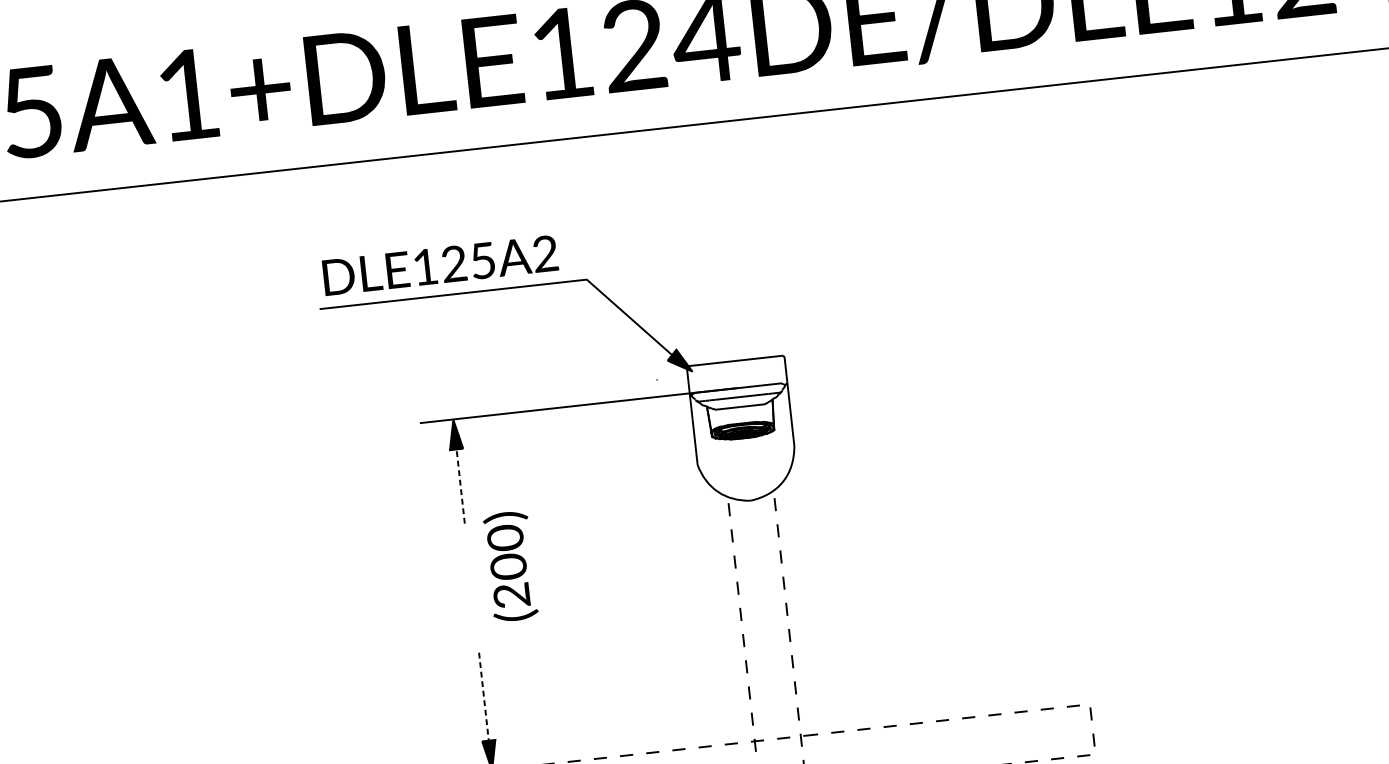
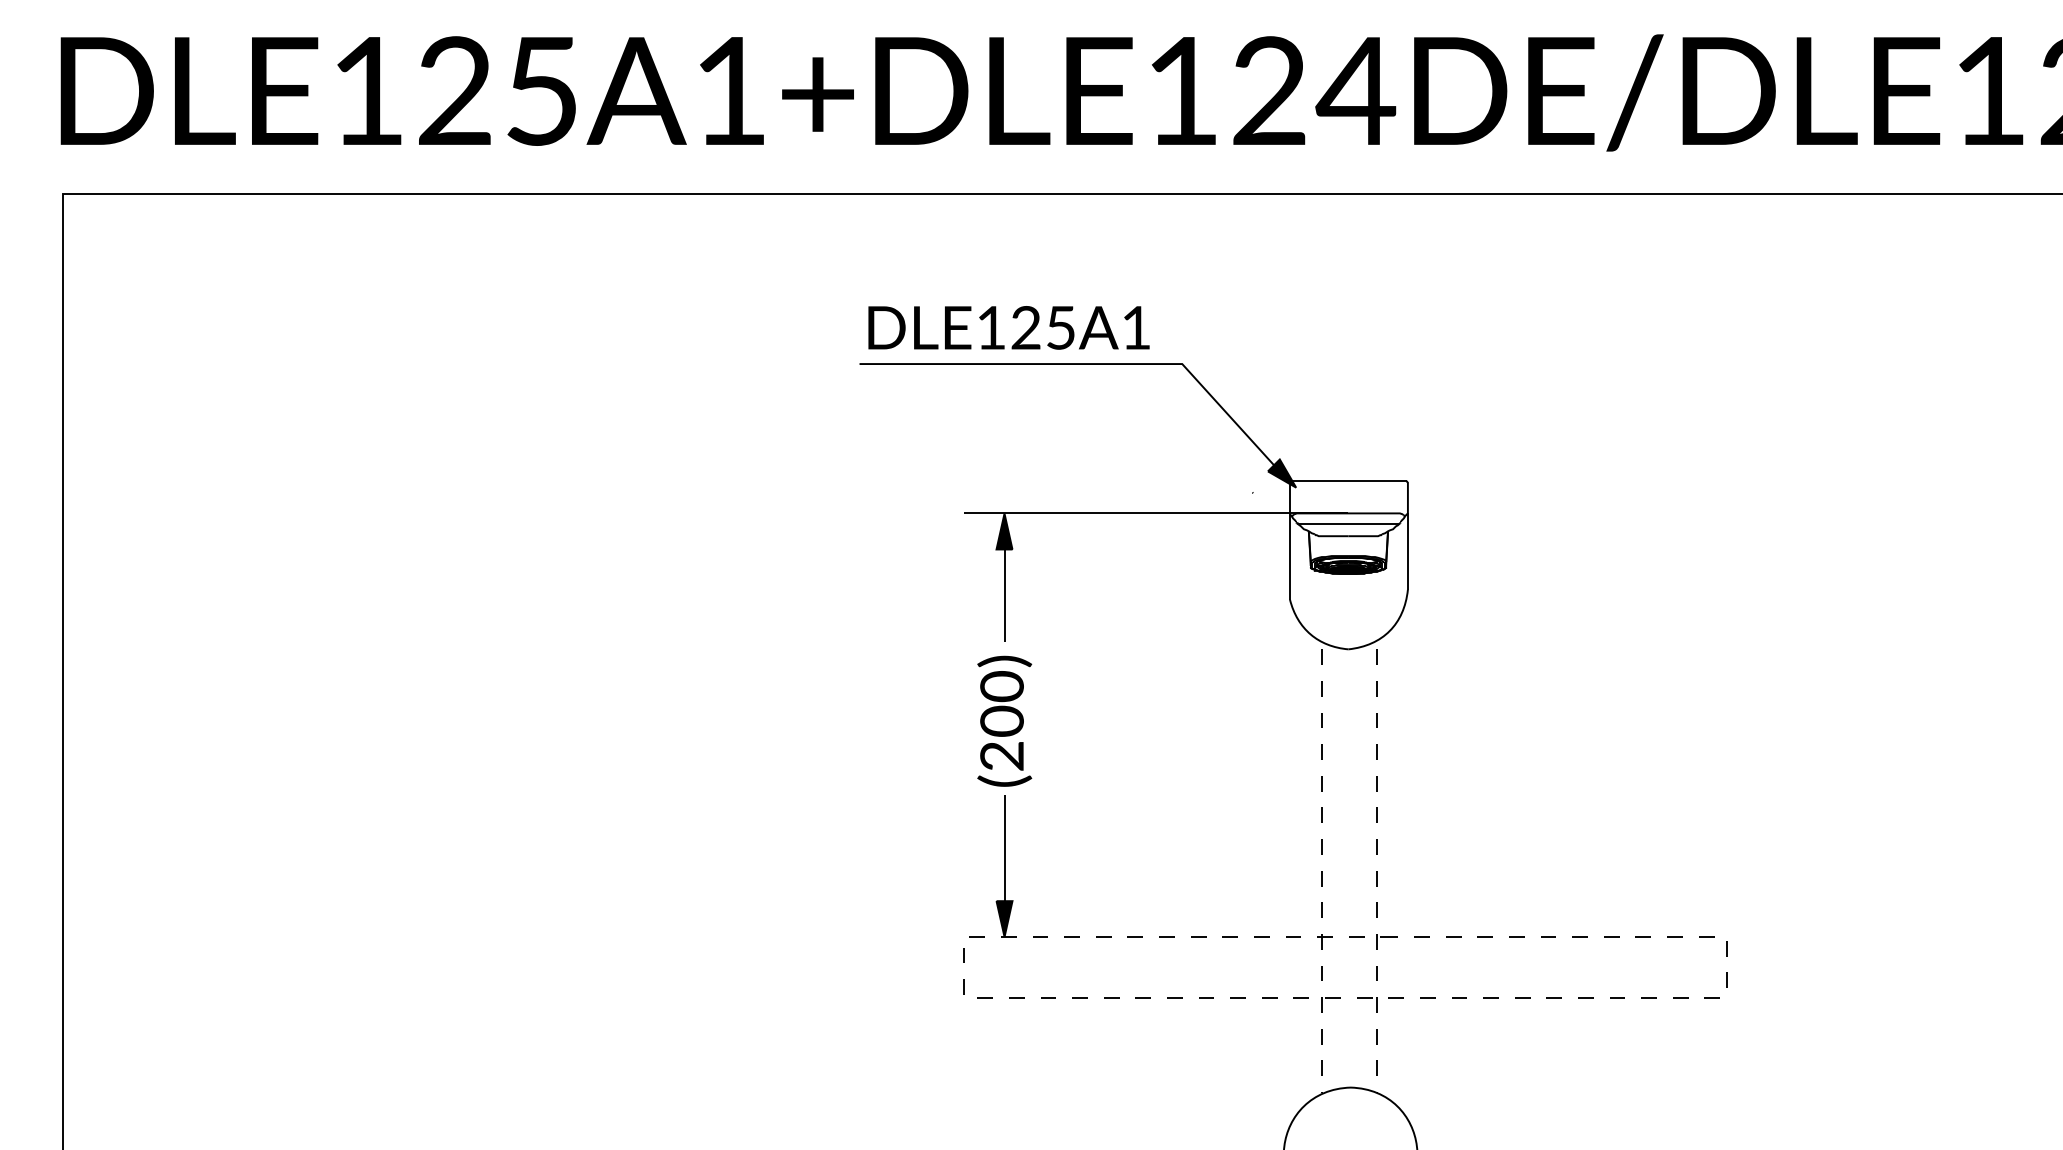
text: (545, 253) -> (1136, 327), DLE125A2 -> DLE125A1
line: (460, 484) -> (1004, 591), dashed -> solid
text: (510, 565) -> (1004, 720), moved
line: (484, 698) -> (1004, 850), dashed -> solid

